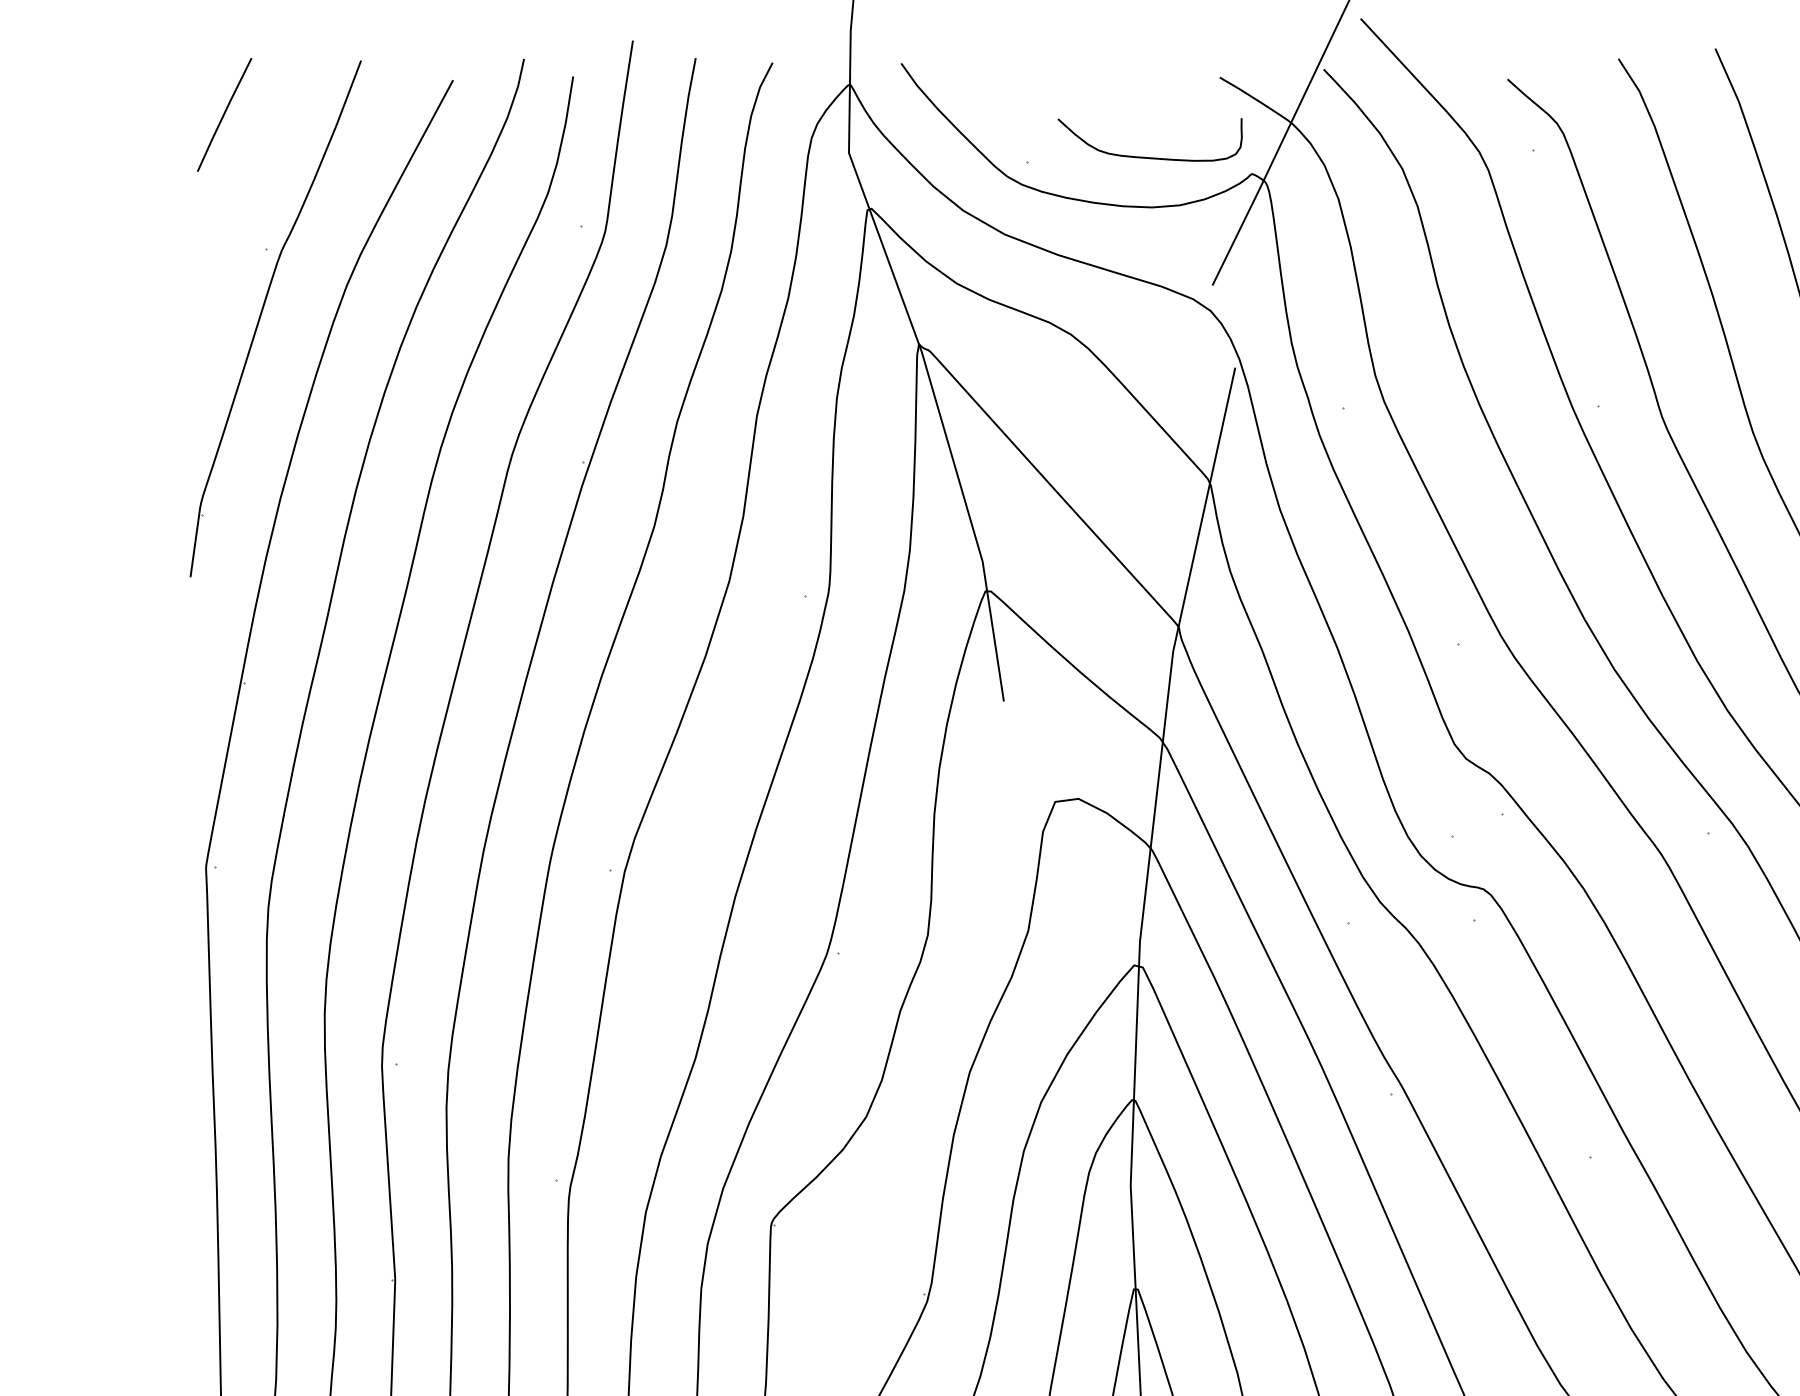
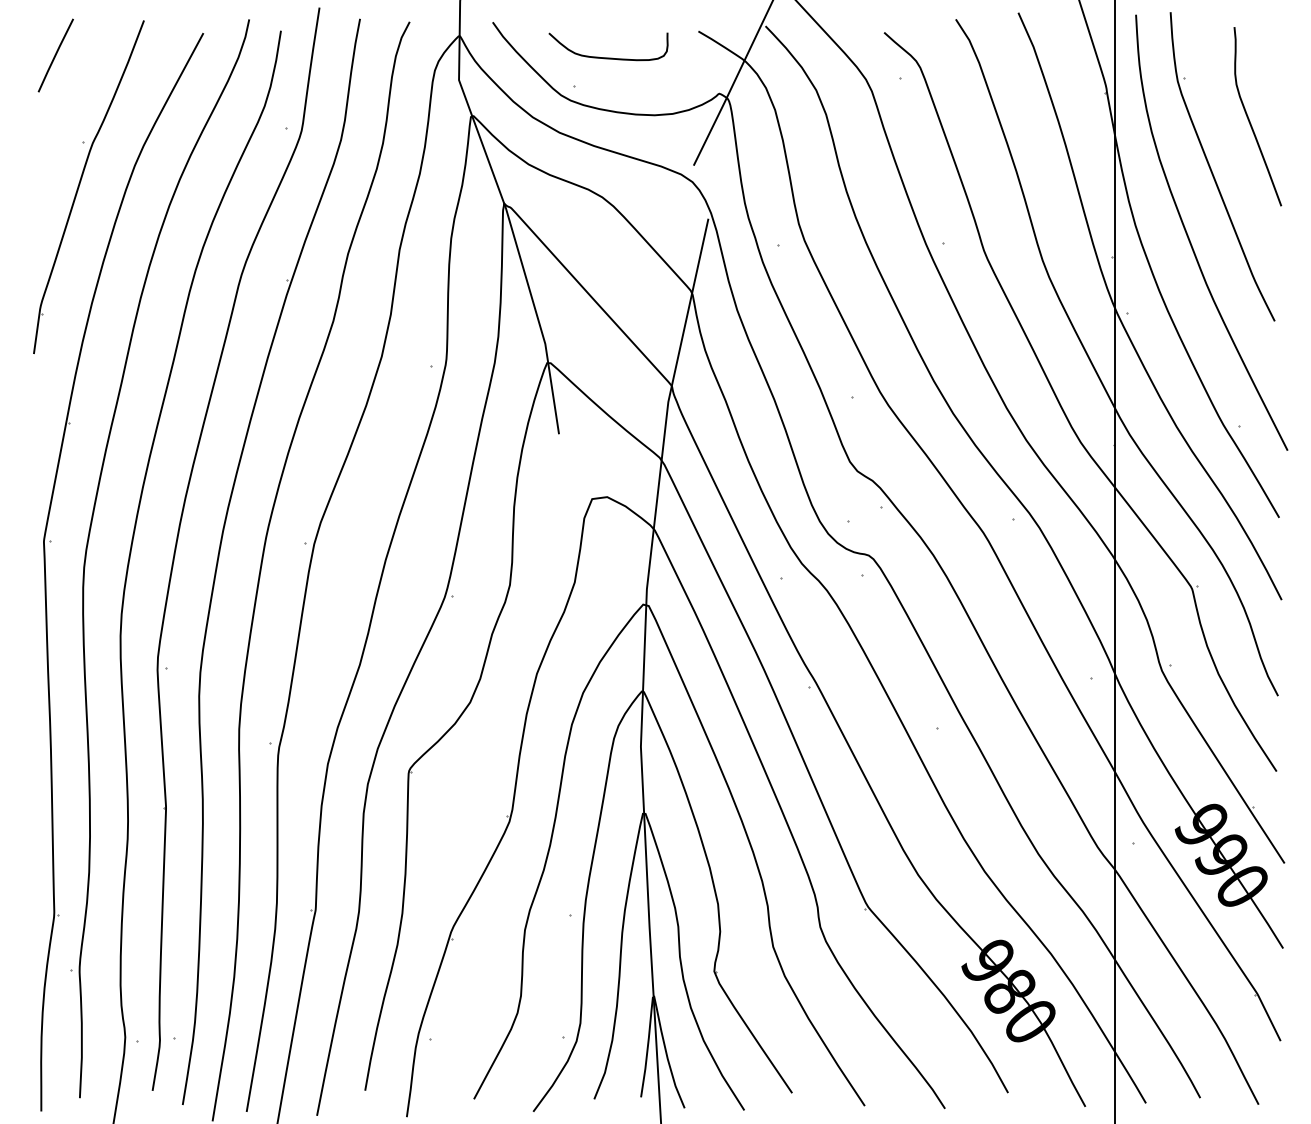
curve: (1150, 156) -> (608, 57), moved

